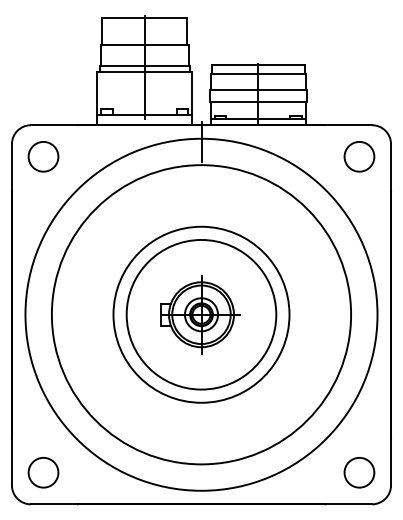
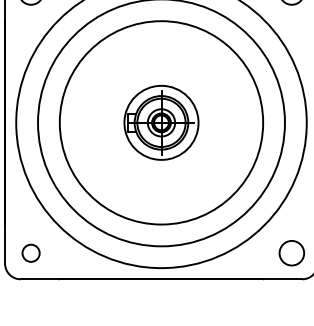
circle: (201, 314) -> (161, 122), size x0.6
circle: (201, 314) -> (161, 122), size x1.4
circle: (43, 472) -> (31, 253), size x0.7

